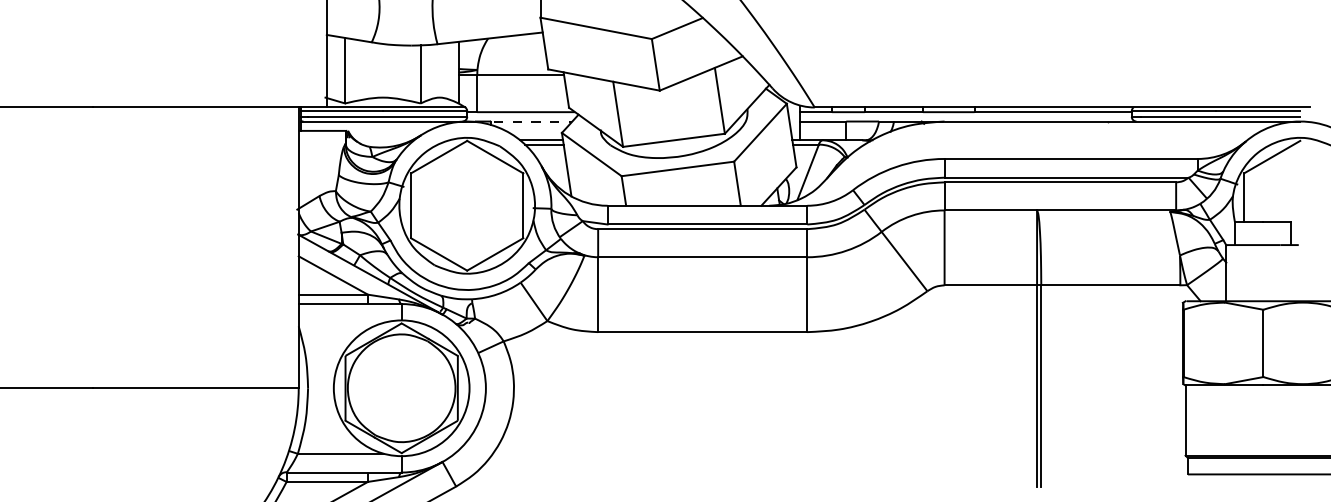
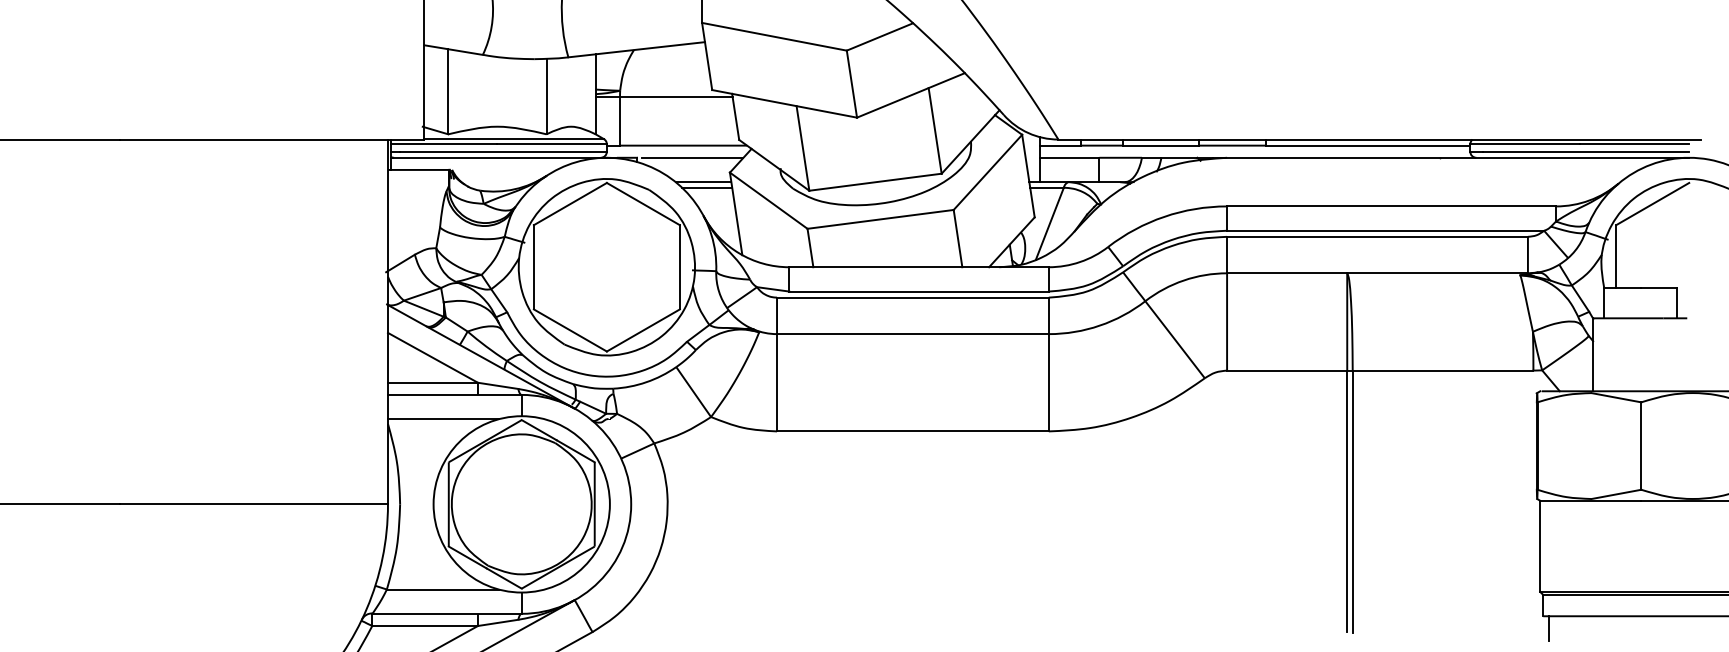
line: (533, 121) -> (692, 157), dashed -> solid
line: (340, 322) -> (442, 419), added
line: (1192, 483) -> (1549, 628), added

